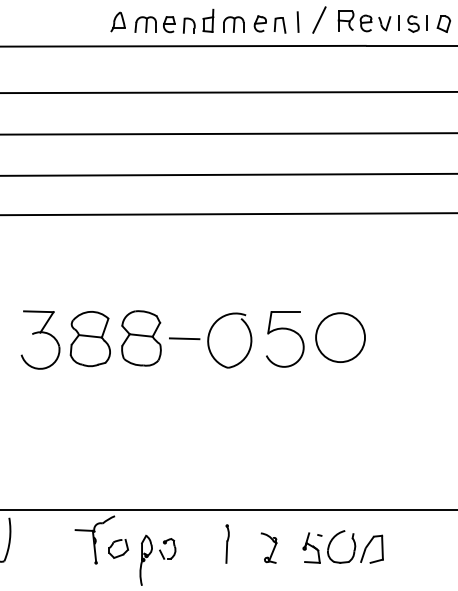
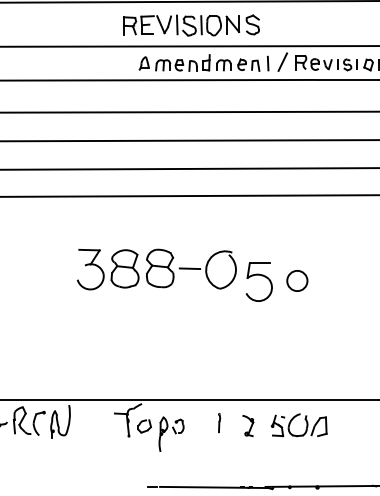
circle: (340, 336) -> (297, 280), size x0.6
part: (136, 339) -> (156, 269), moved
part: (227, 543) -> (219, 422), size x0.7

